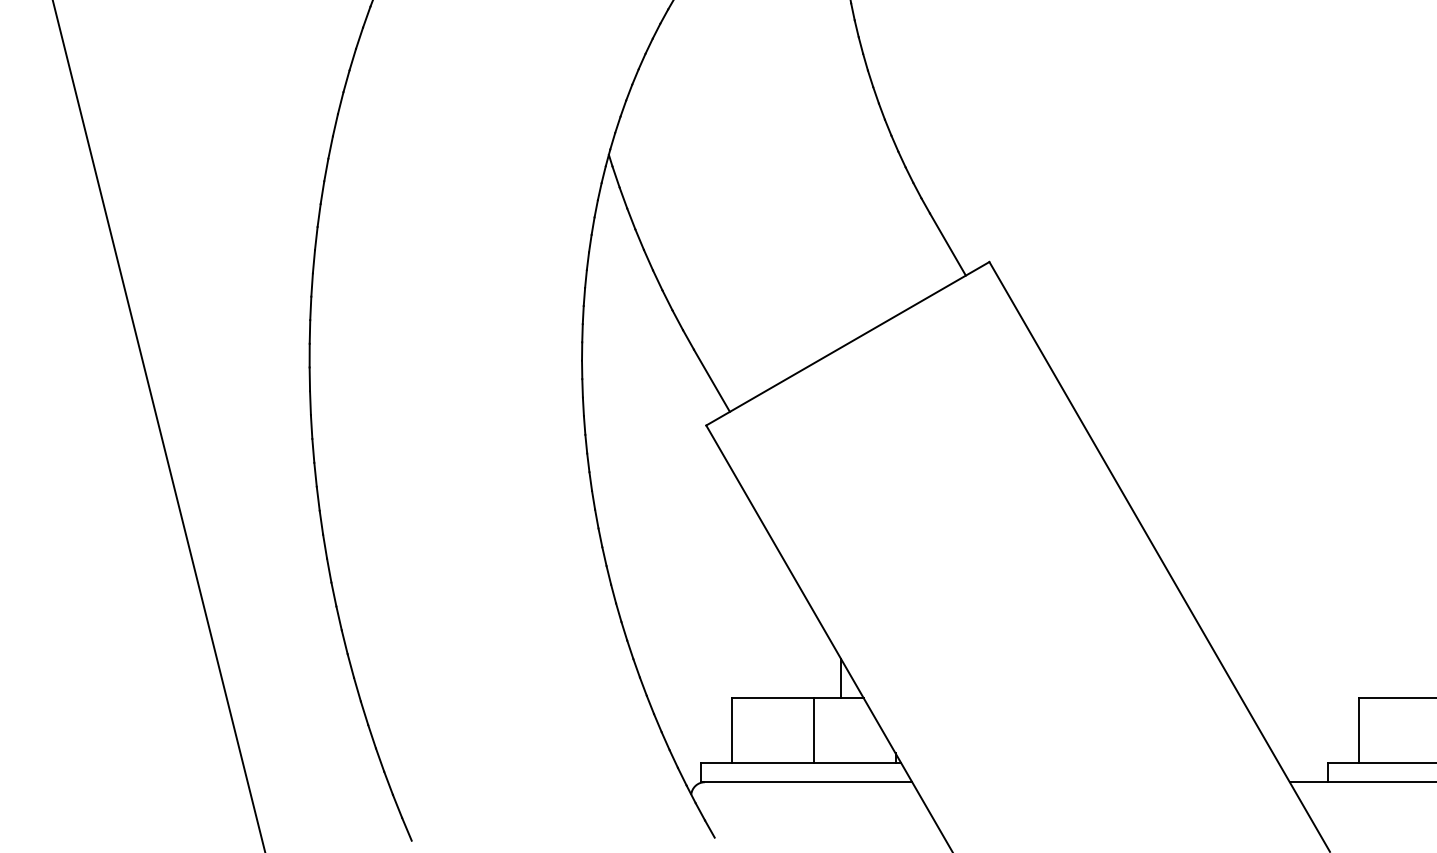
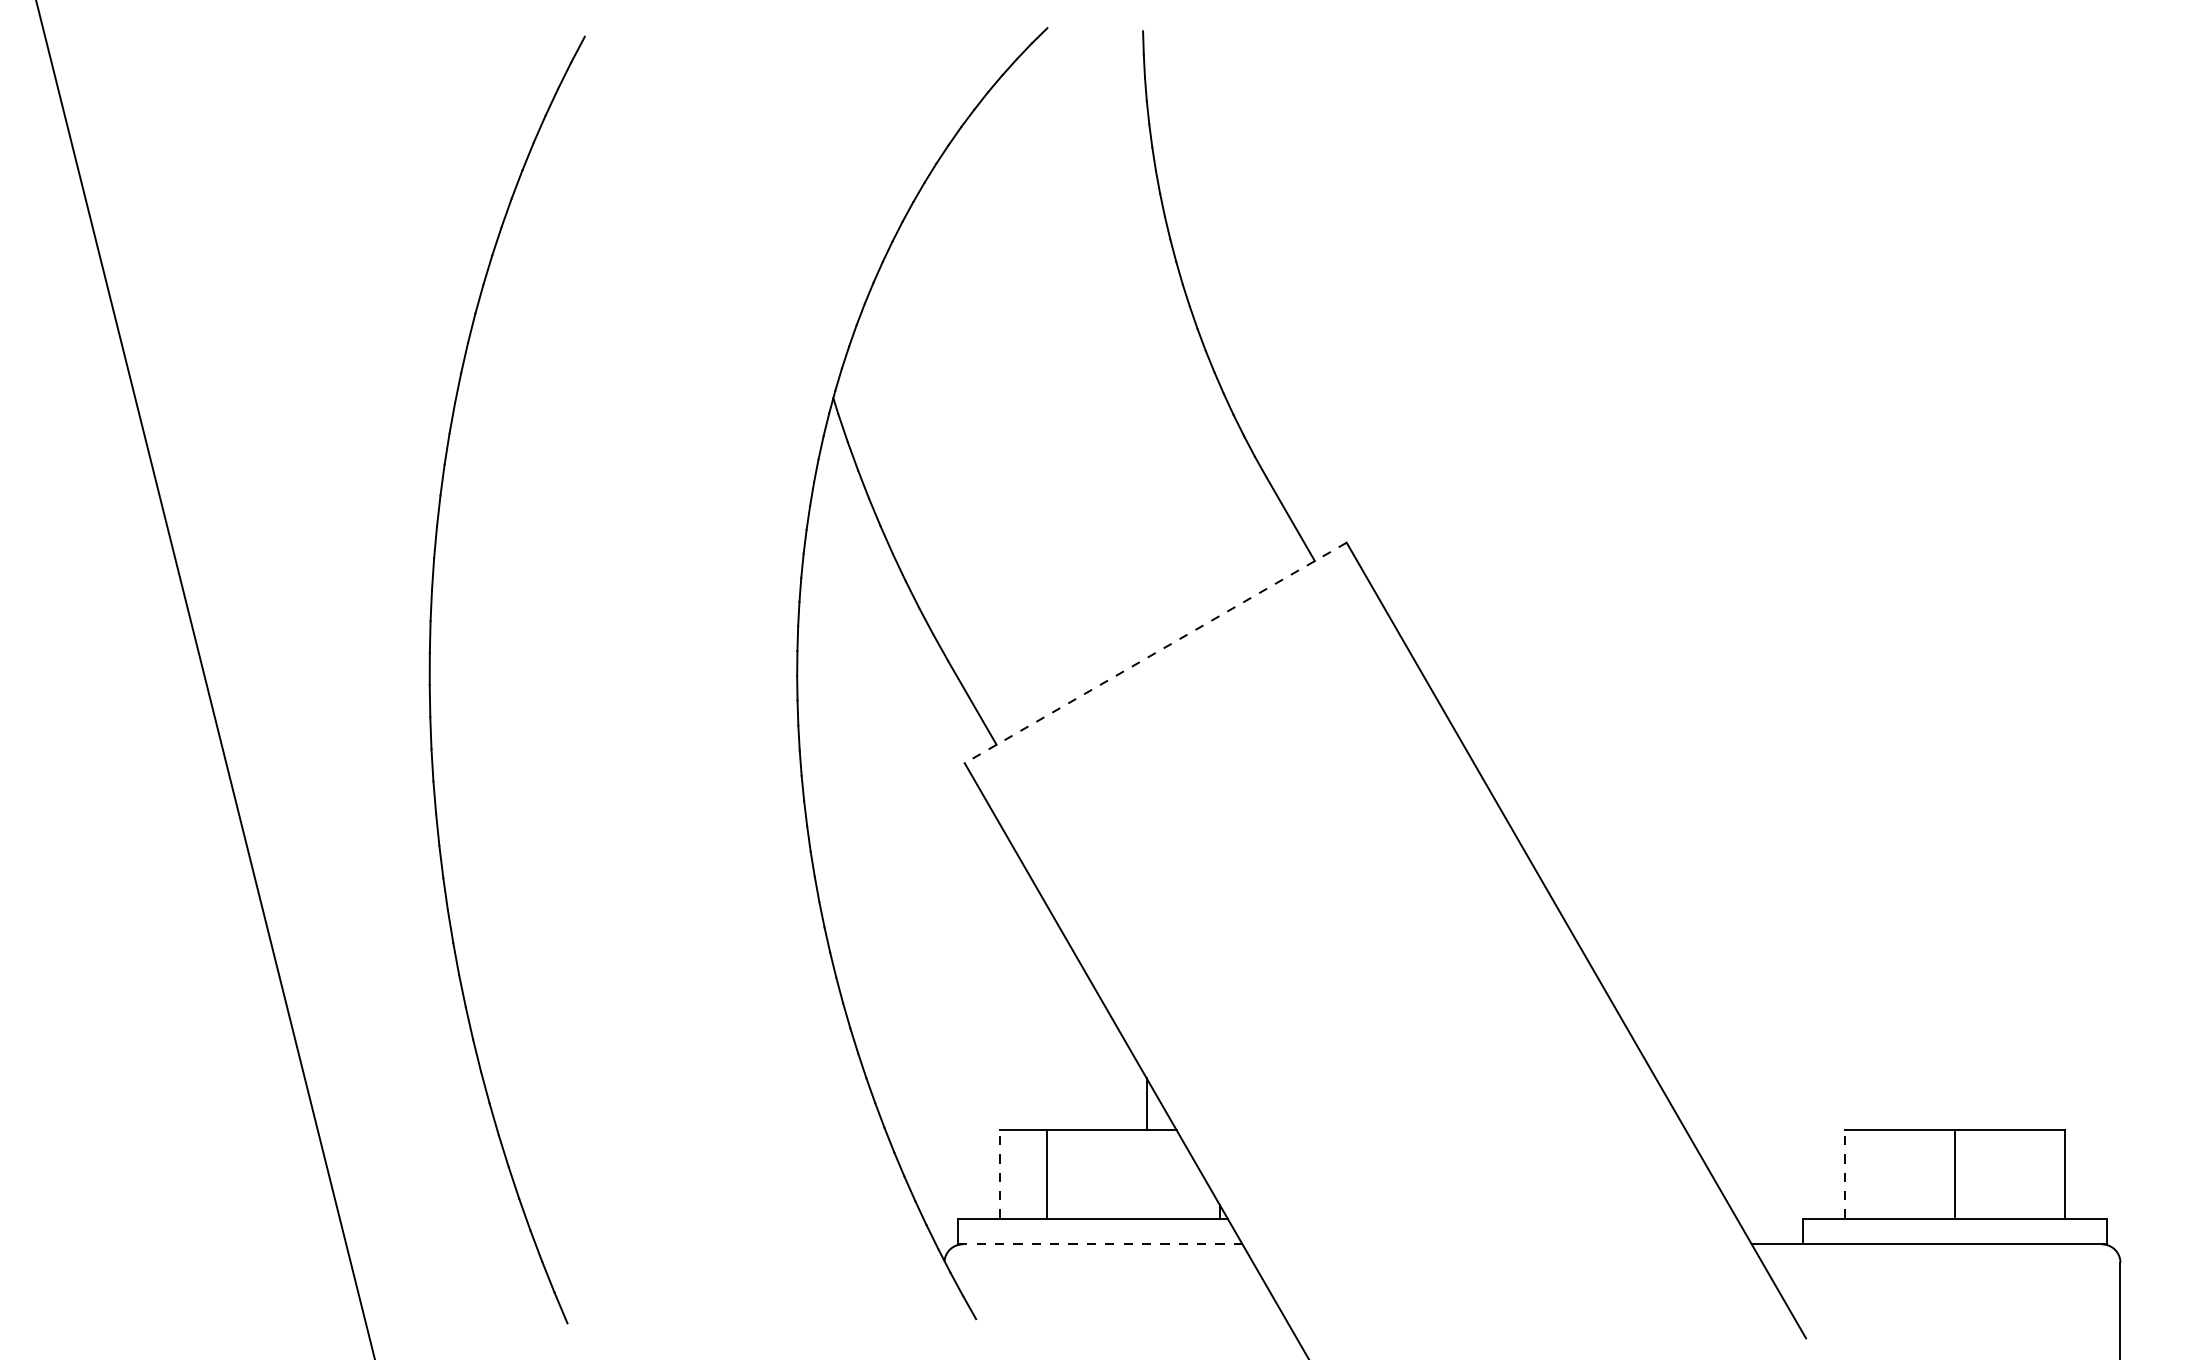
line: (847, 343) -> (1155, 652), solid -> dashed
line: (732, 730) -> (999, 1174), solid -> dashed
line: (813, 730) -> (1046, 1174), moved
line: (1358, 730) -> (1844, 1174), solid -> dashed
line: (806, 782) -> (1100, 1244), solid -> dashed

